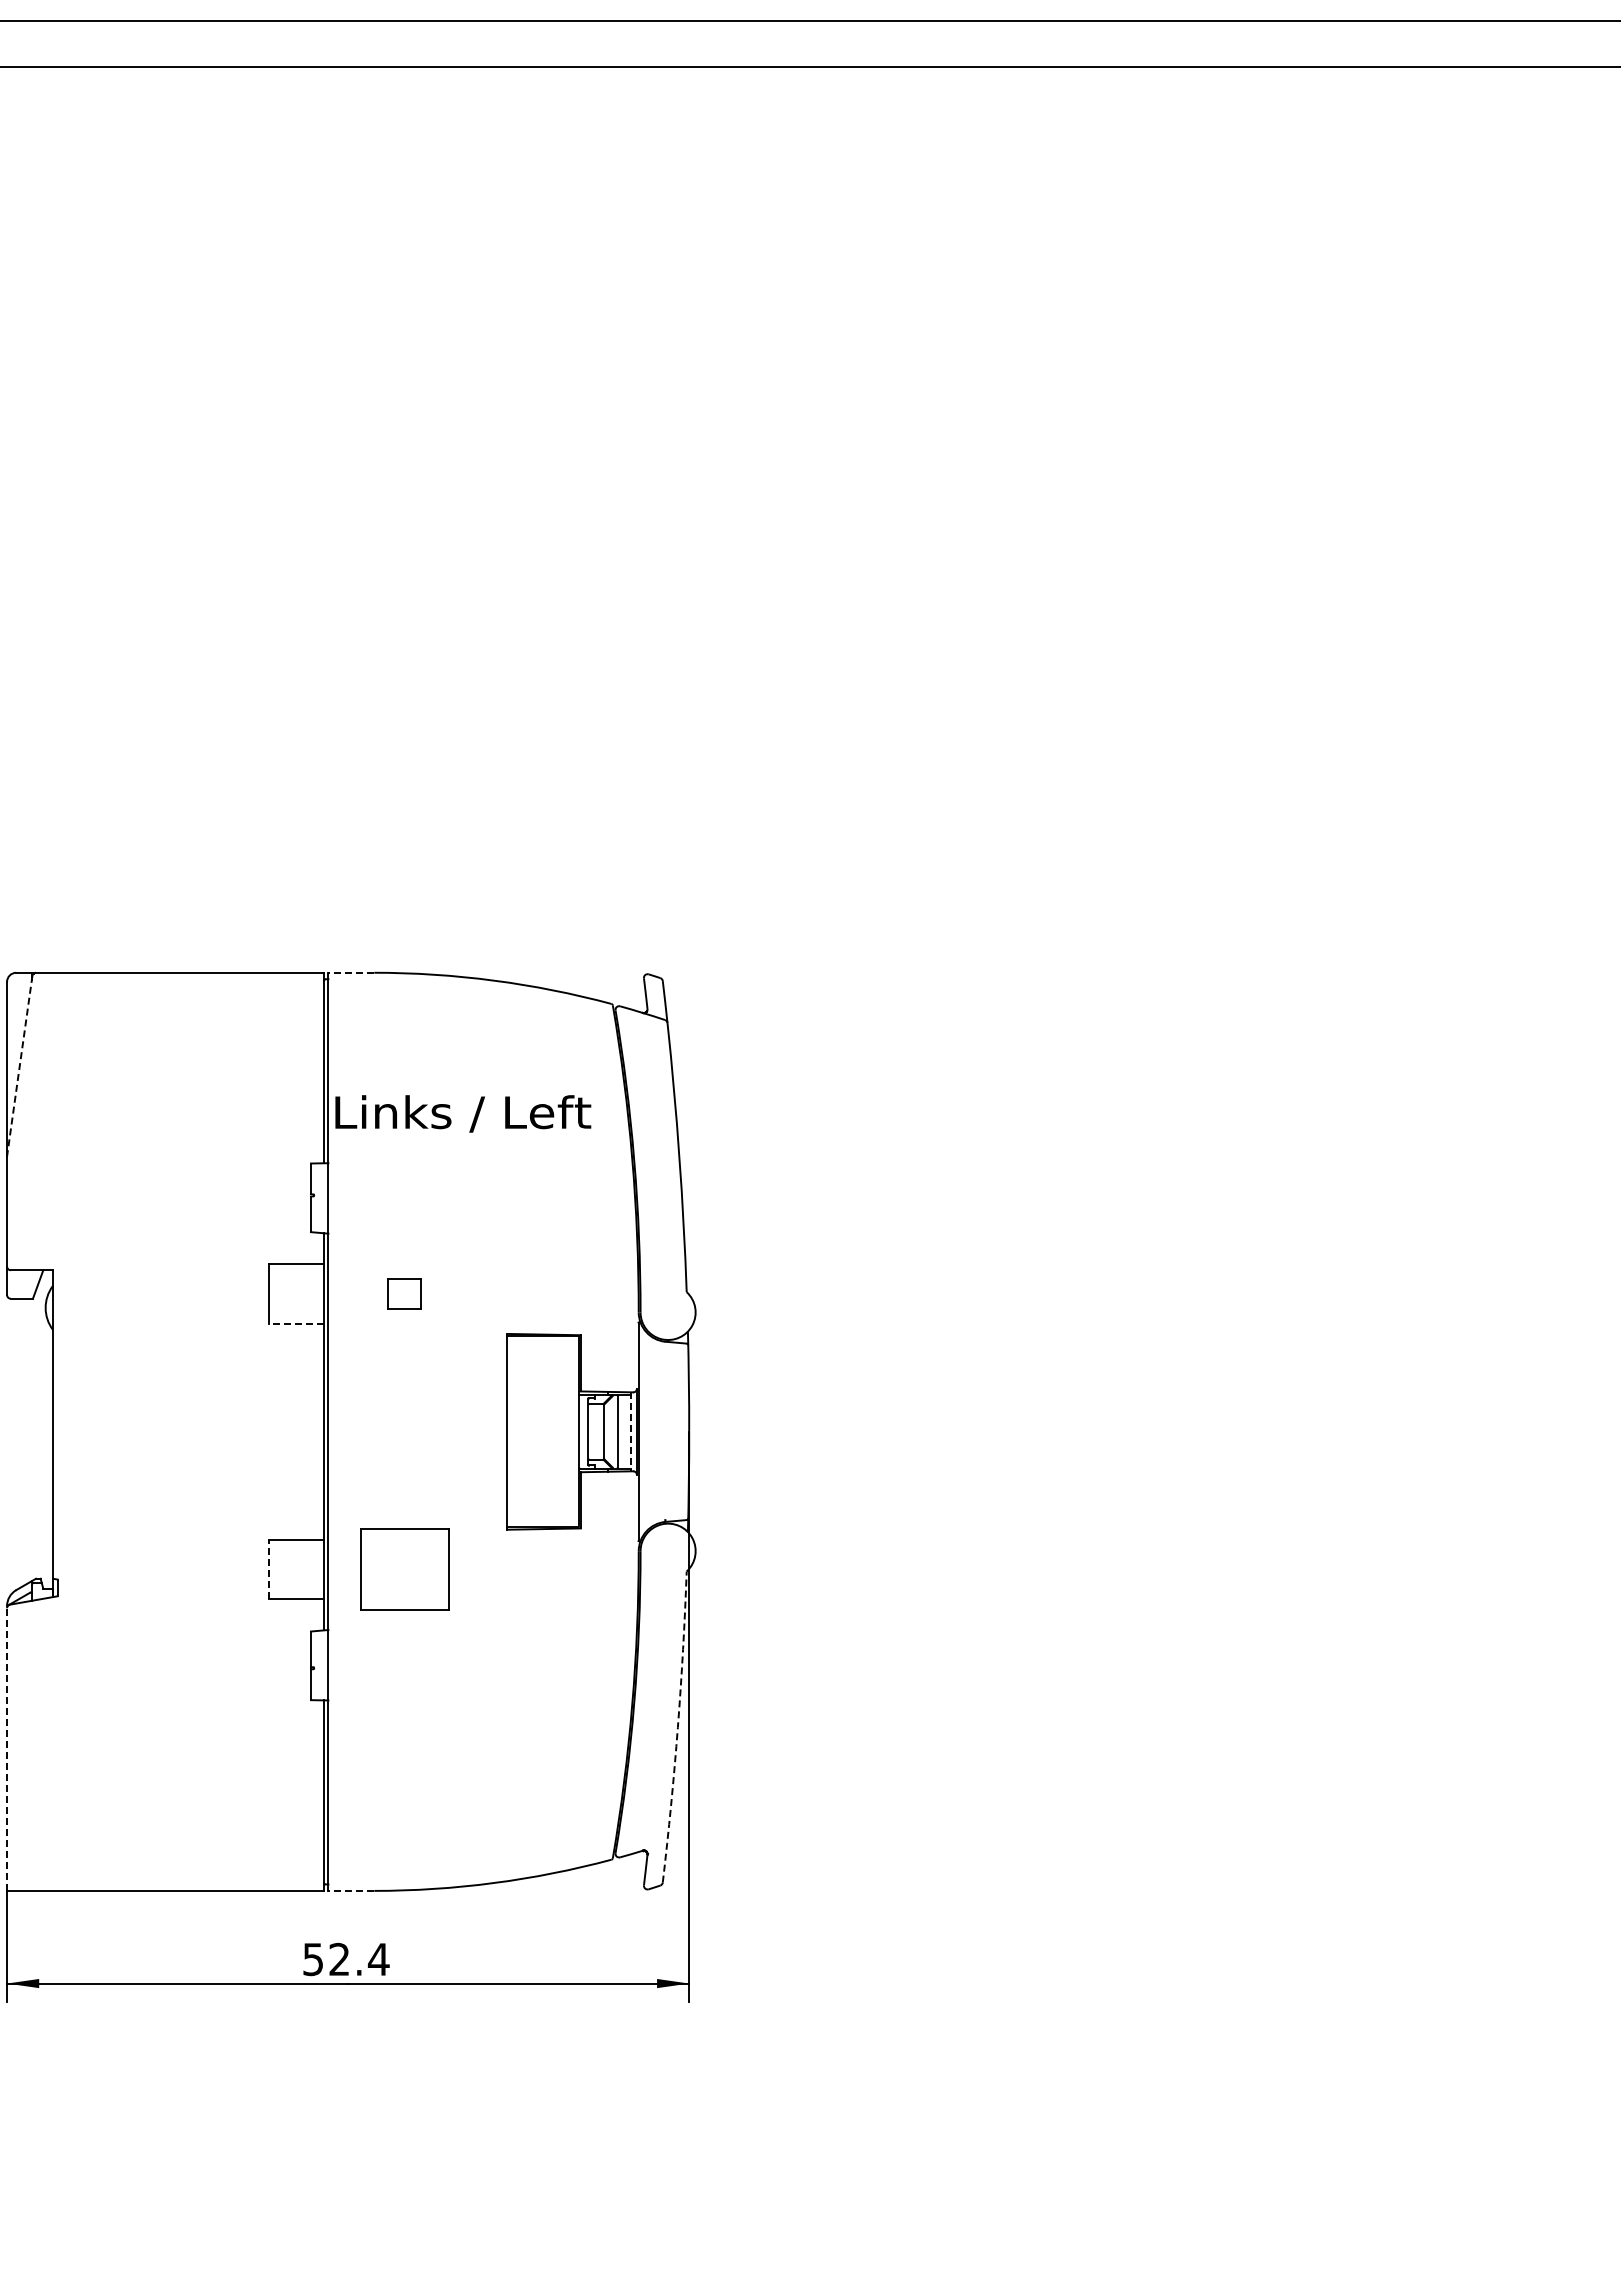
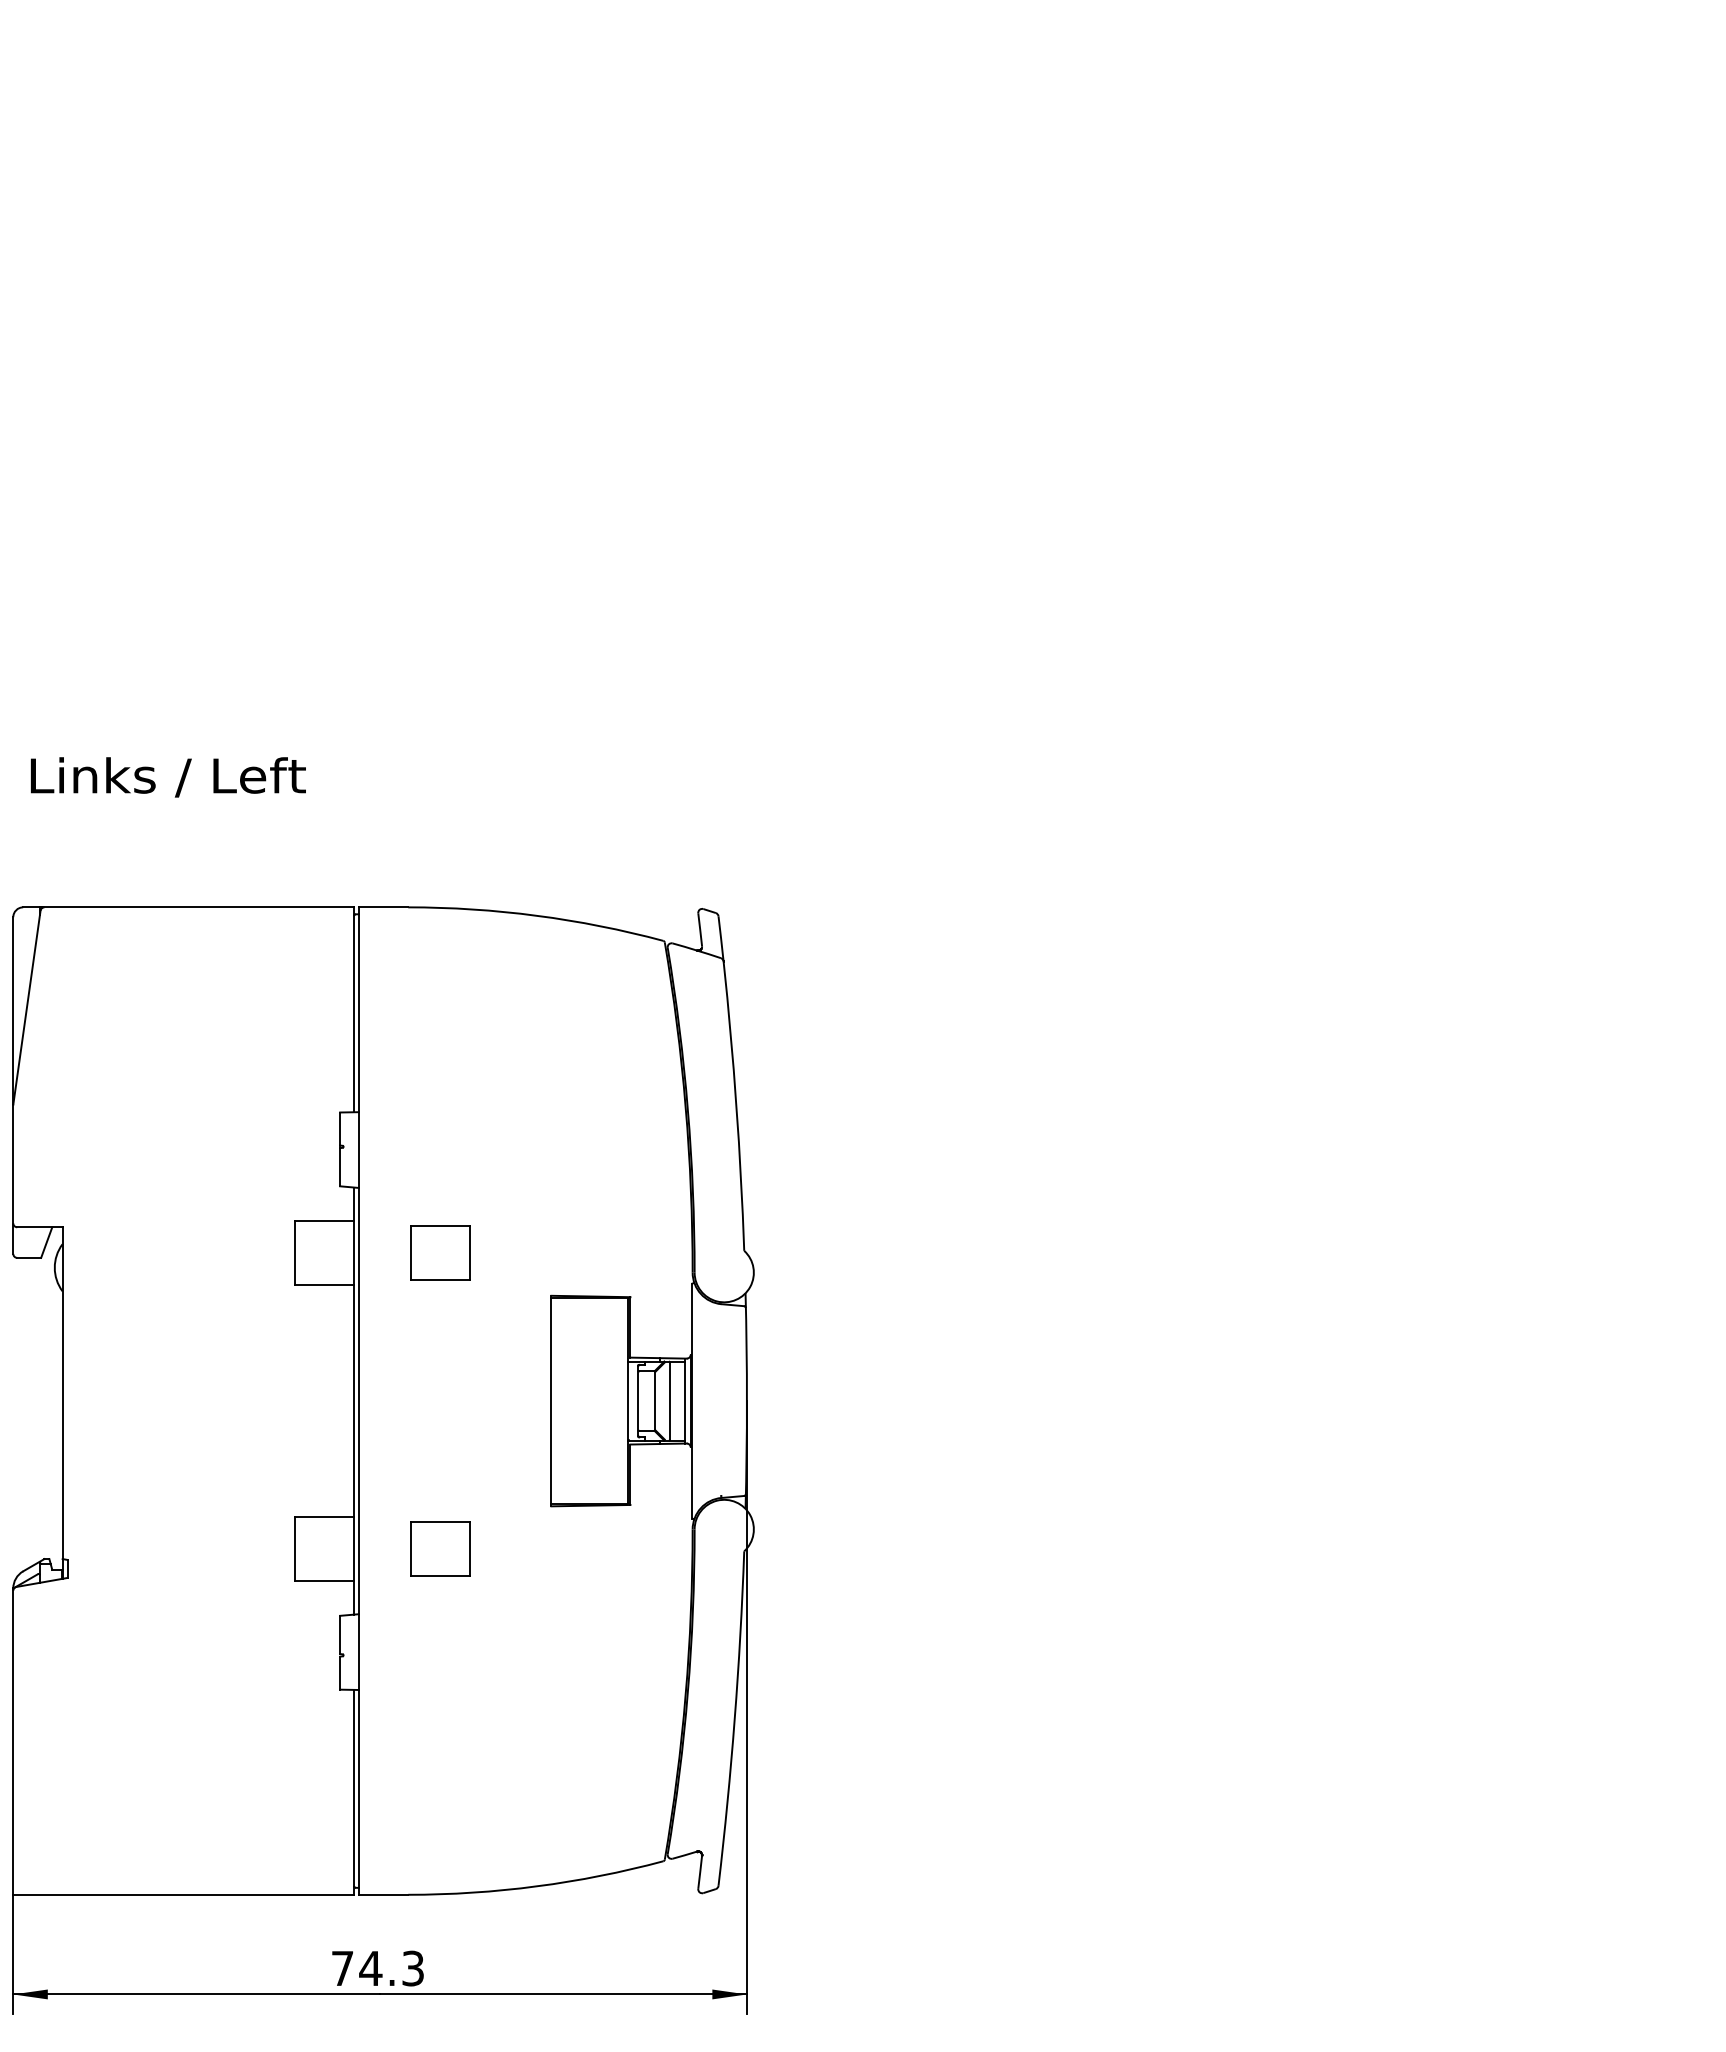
line: (351, 972) -> (383, 907), dashed -> solid
line: (19, 1066) -> (26, 1008), dashed -> solid
text: (463, 1113) -> (168, 776), moved
part: (404, 1293) -> (440, 1252), size x1.67
line: (296, 1323) -> (324, 1284), dashed -> solid
line: (631, 1431) -> (684, 1400), dashed -> solid
line: (268, 1569) -> (294, 1549), dashed -> solid
part: (404, 1569) -> (440, 1549), size x0.62
arc: (677, 1727) -> (734, 1719), dashed -> solid
line: (7, 1747) -> (13, 1740), dashed -> solid
line: (351, 1890) -> (383, 1894), dashed -> solid
text: (346, 1959) -> (378, 1968), 52.4 -> 74.3

